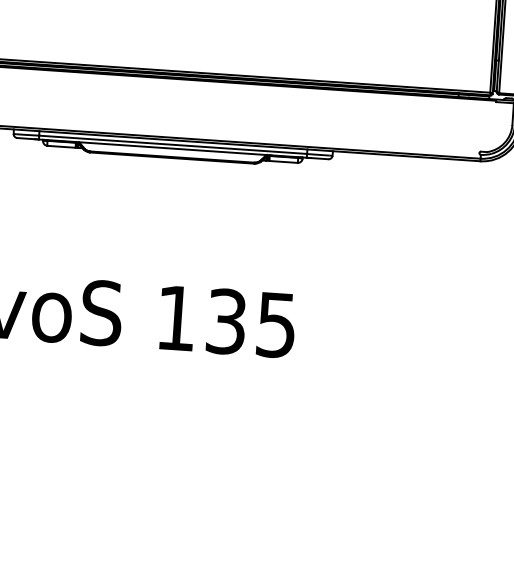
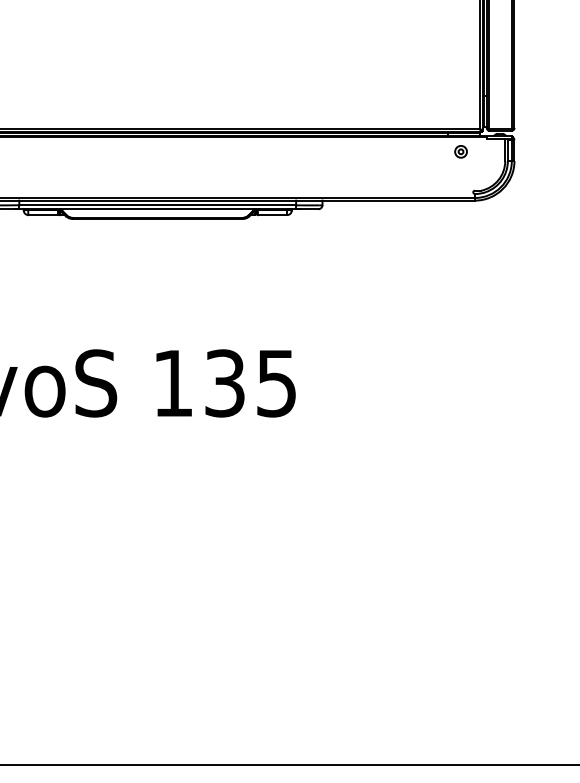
part: (469, 112) -> (460, 151), added

